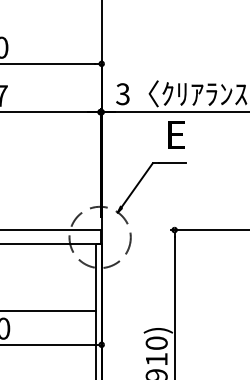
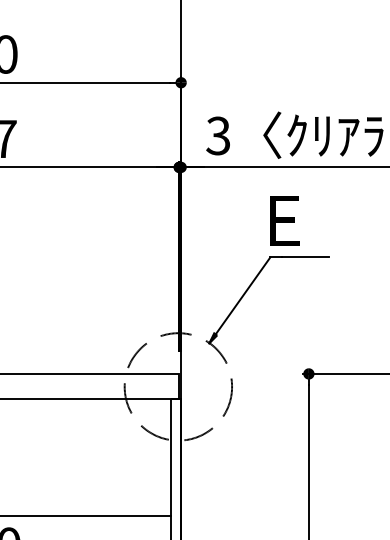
text: (176, 134) -> (284, 220), moved

